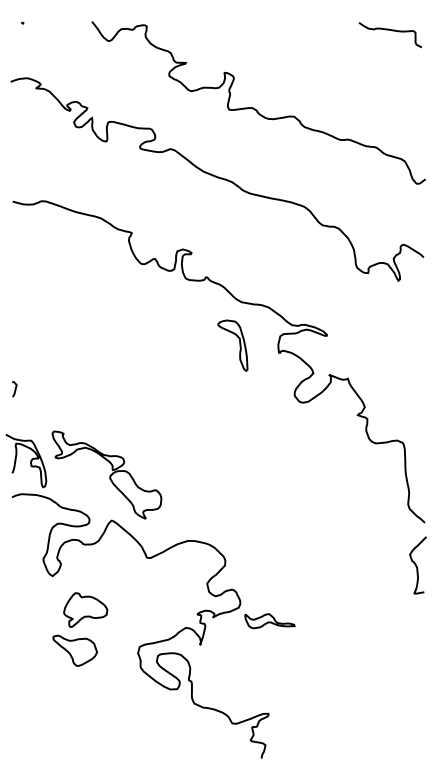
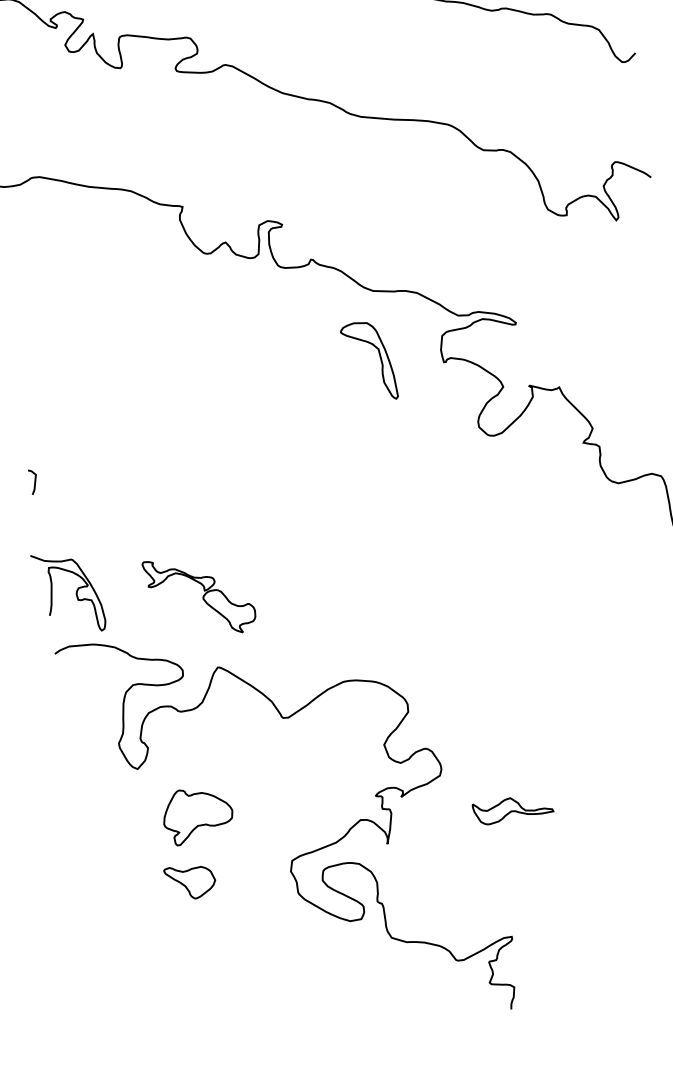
part: (106, 474) -> (199, 595), size x0.6
part: (269, 621) -> (512, 809), moved
part: (74, 650) -> (189, 881), size x0.7

